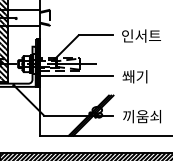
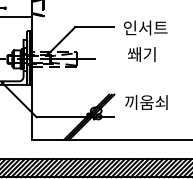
line: (76, 75) -> (72, 72), removed
text: (134, 76) -> (141, 54), moved
text: (141, 116) -> (145, 102), moved

